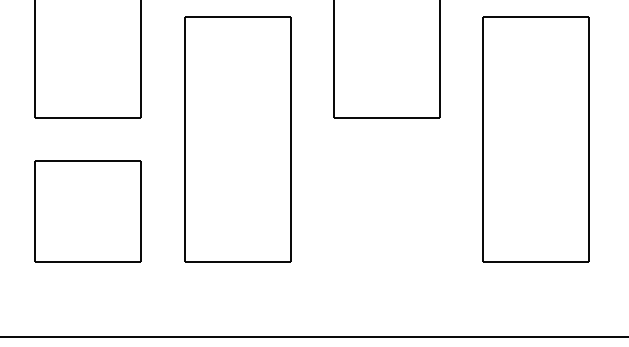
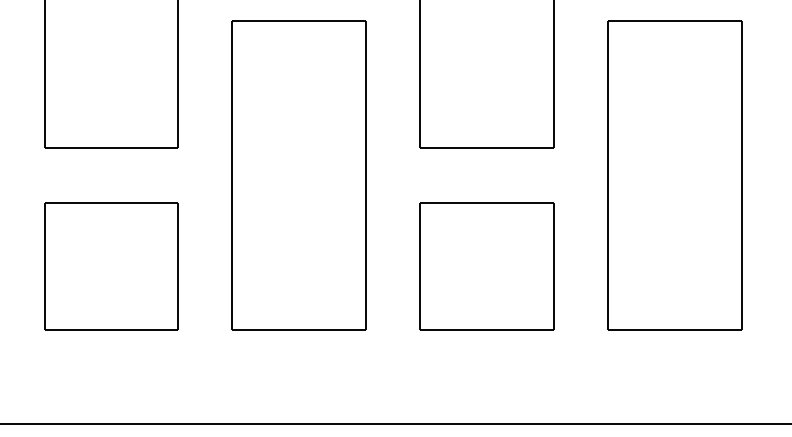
part: (386, 211) -> (486, 266), added

